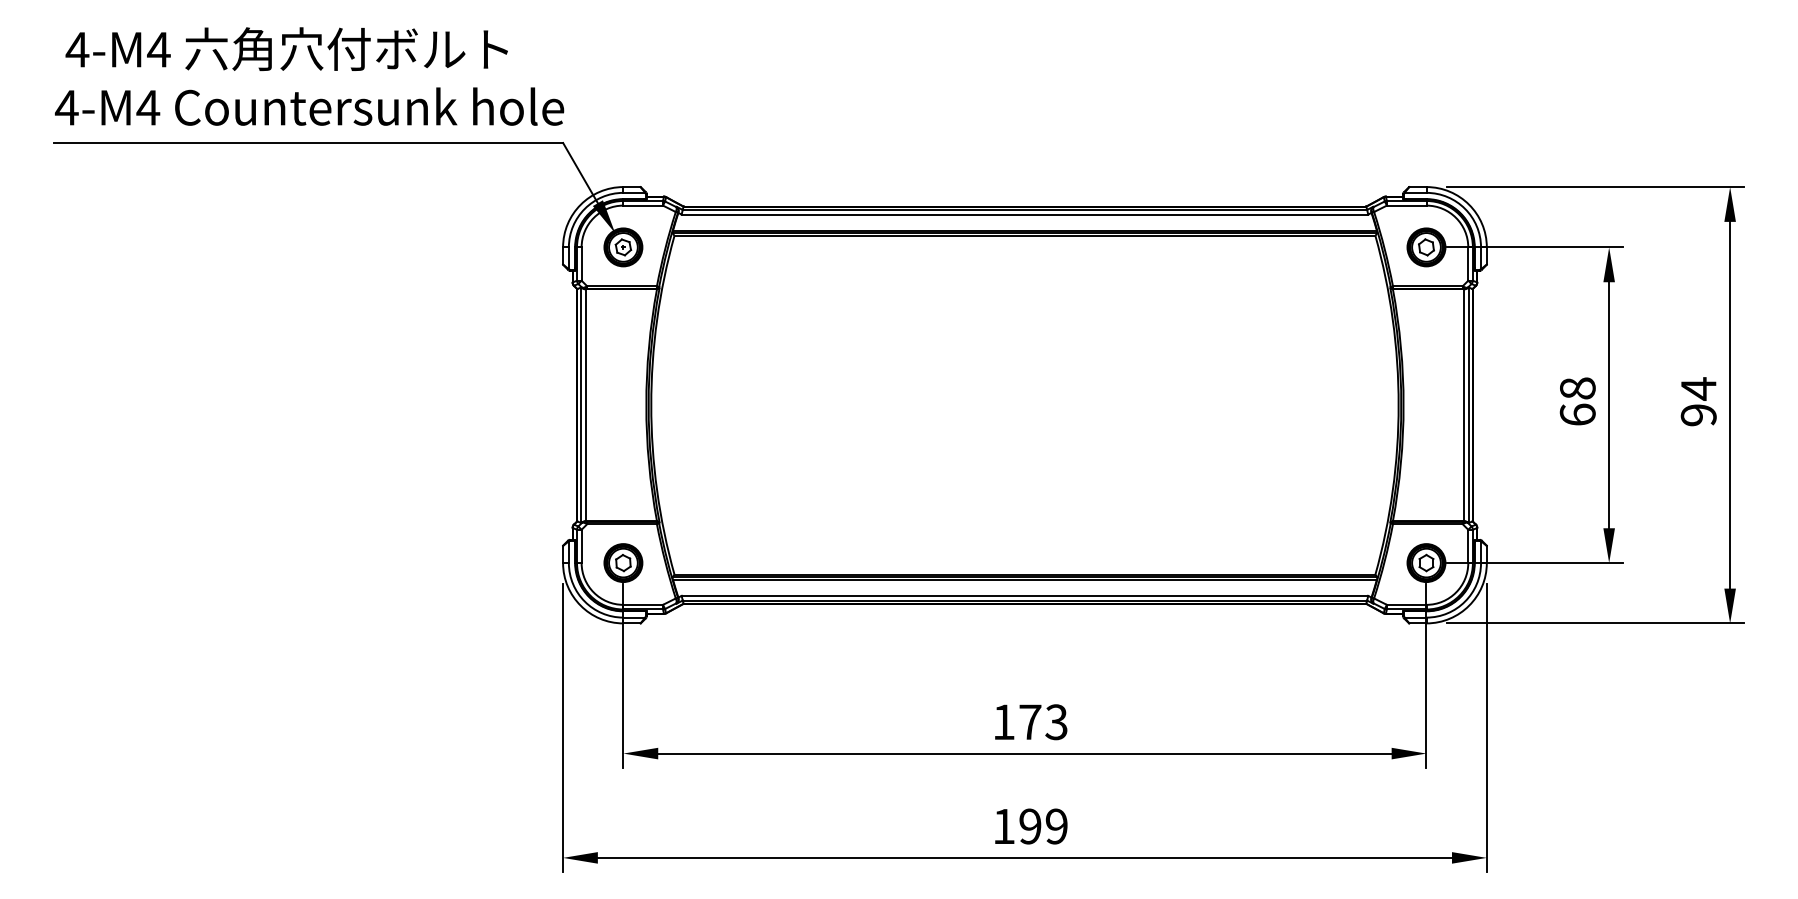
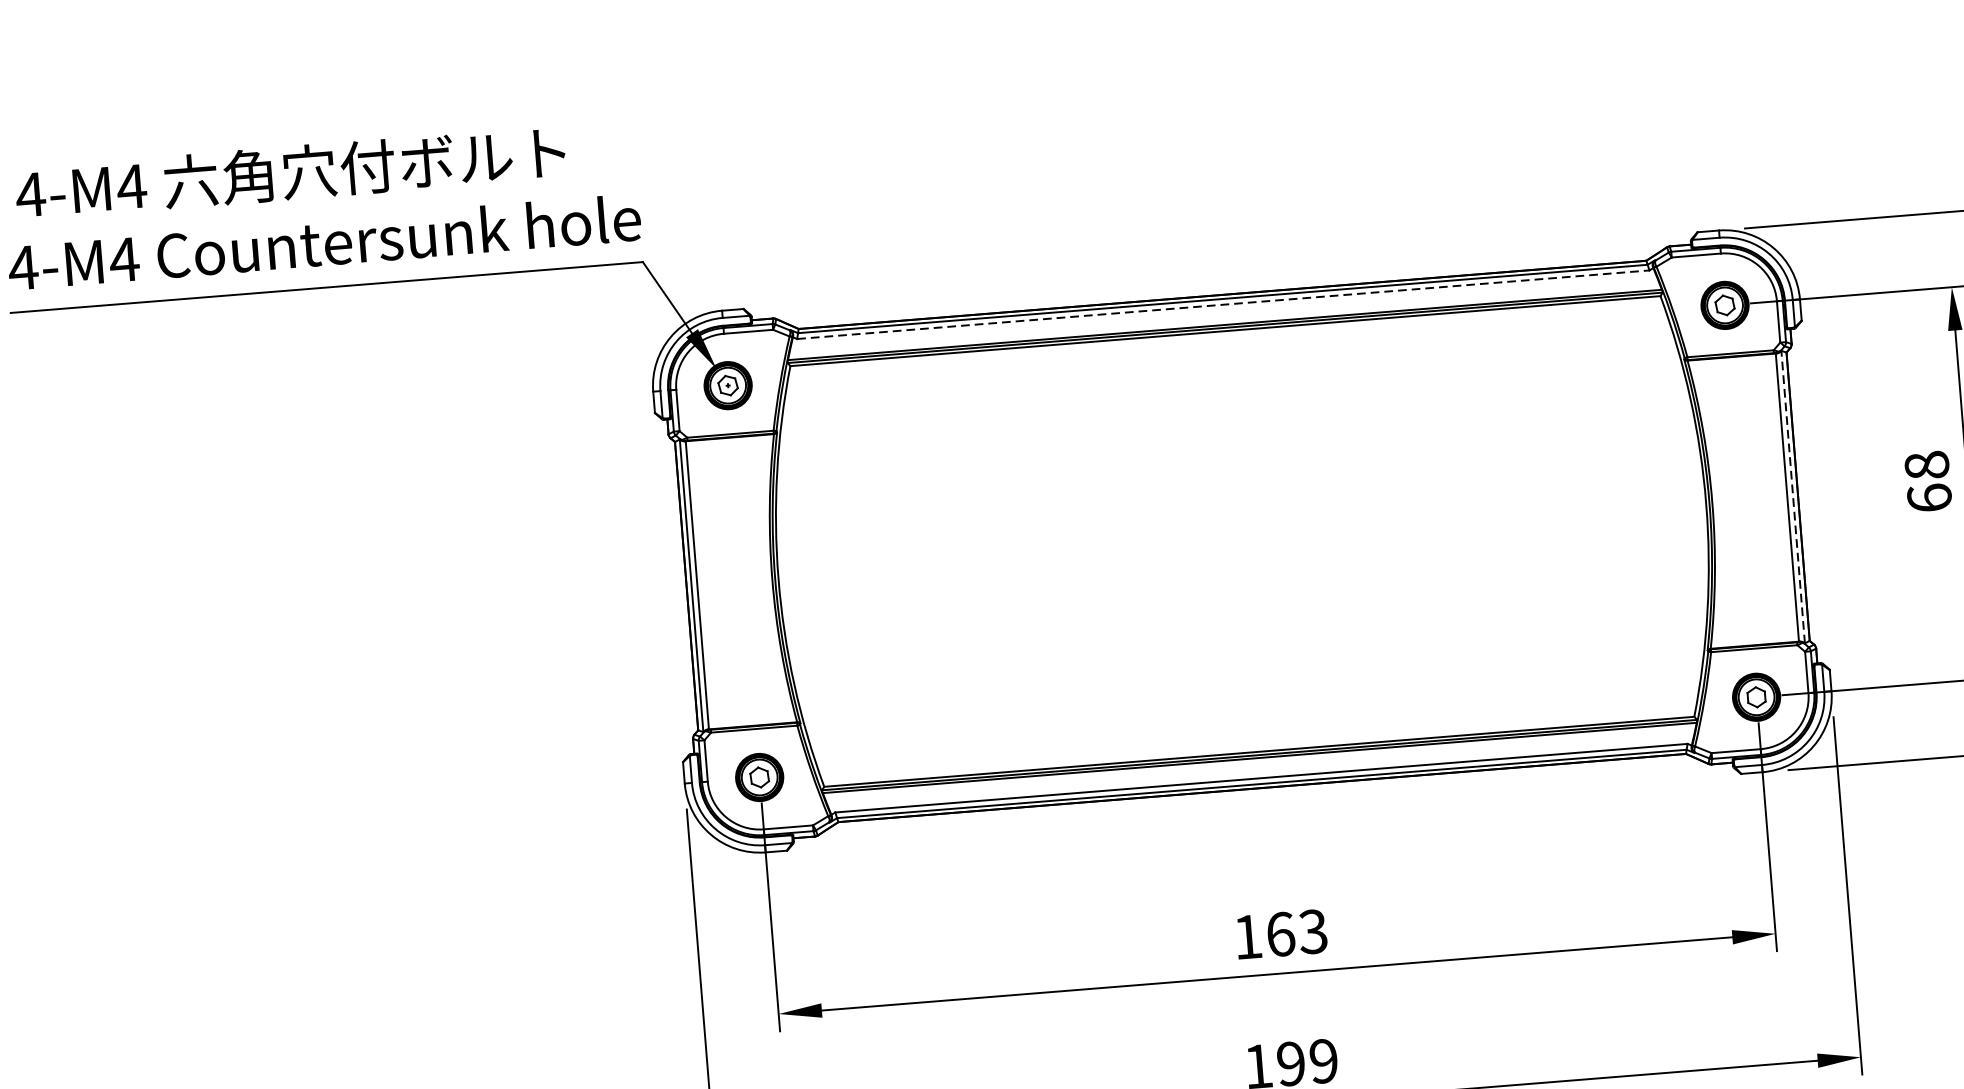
line: (1025, 214) -> (1223, 304), solid -> dashed
line: (1468, 405) -> (1793, 497), solid -> dashed
text: (1030, 722) -> (1280, 934), 173 -> 163

